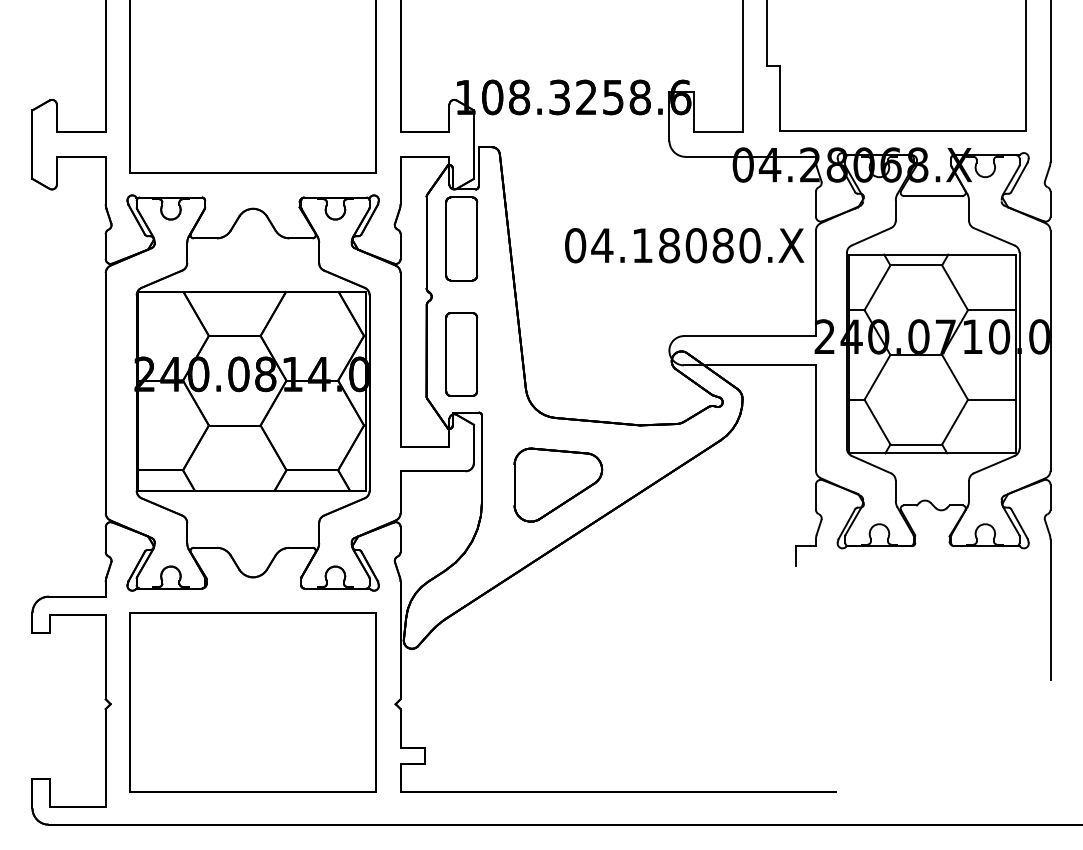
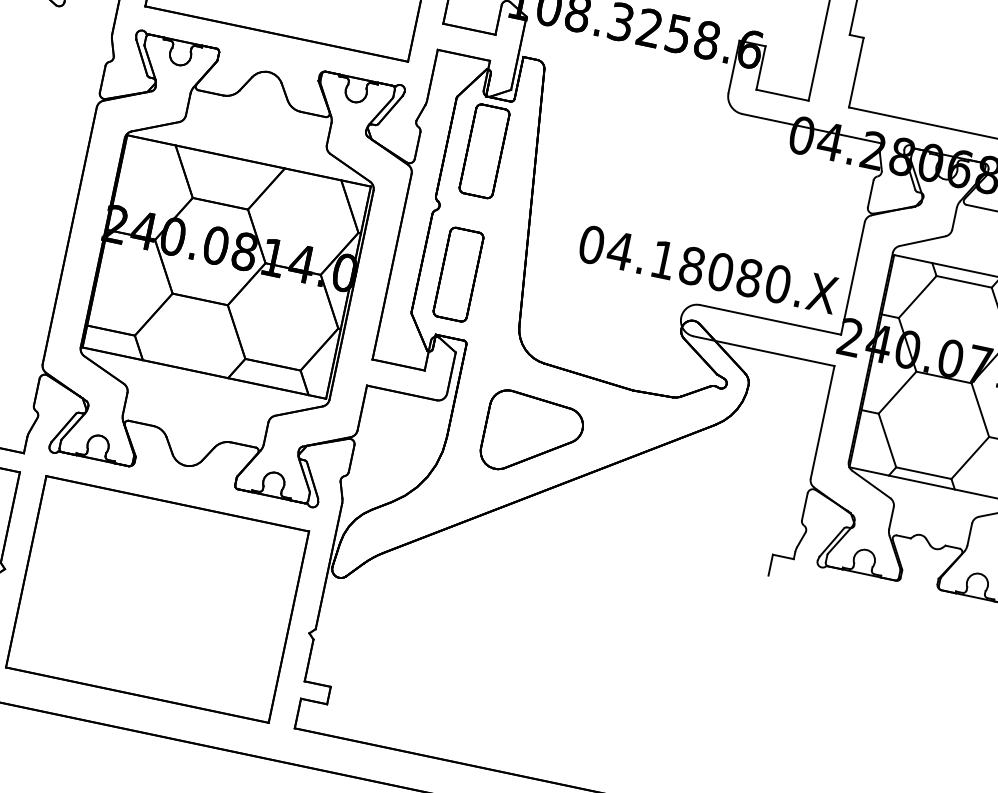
text: (684, 245) -> (708, 269), moved

